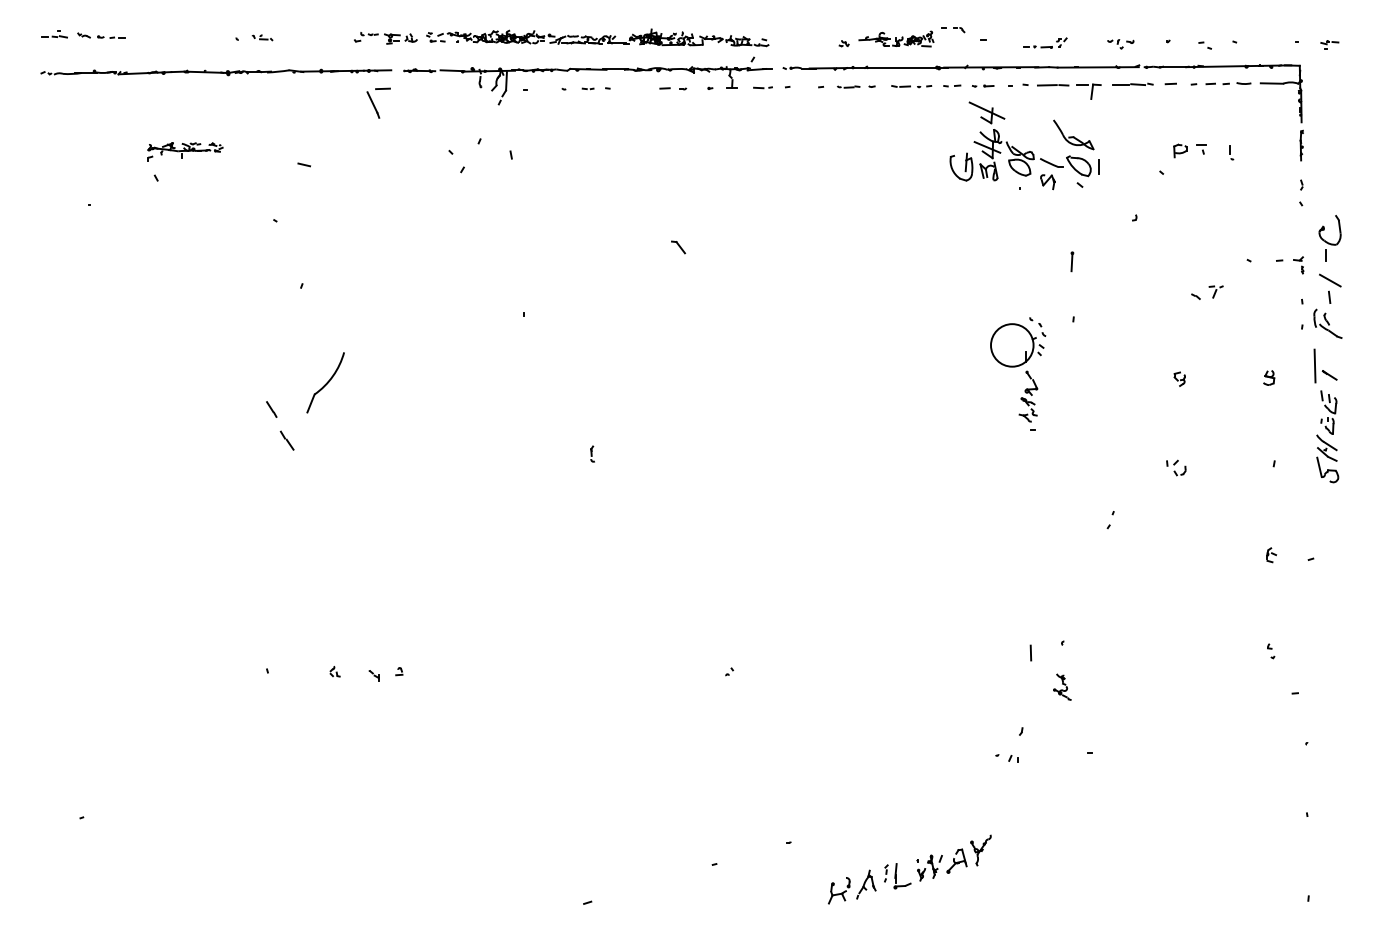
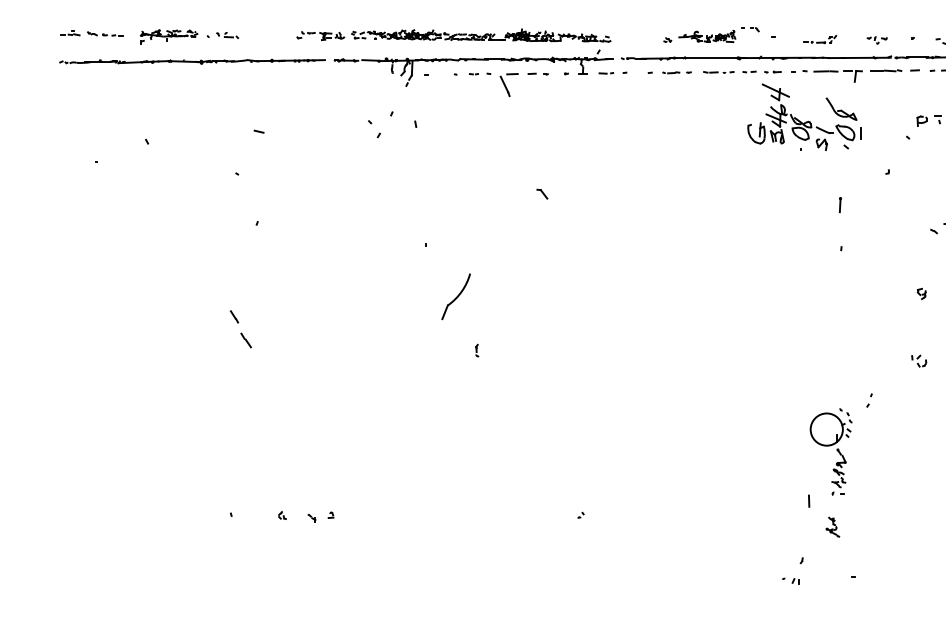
part: (262, 37) -> (227, 35), size x1.43
part: (378, 102) -> (509, 84), moved
part: (185, 151) -> (169, 36), moved
part: (1016, 367) -> (829, 446), moved
part: (325, 382) -> (456, 296), moved

